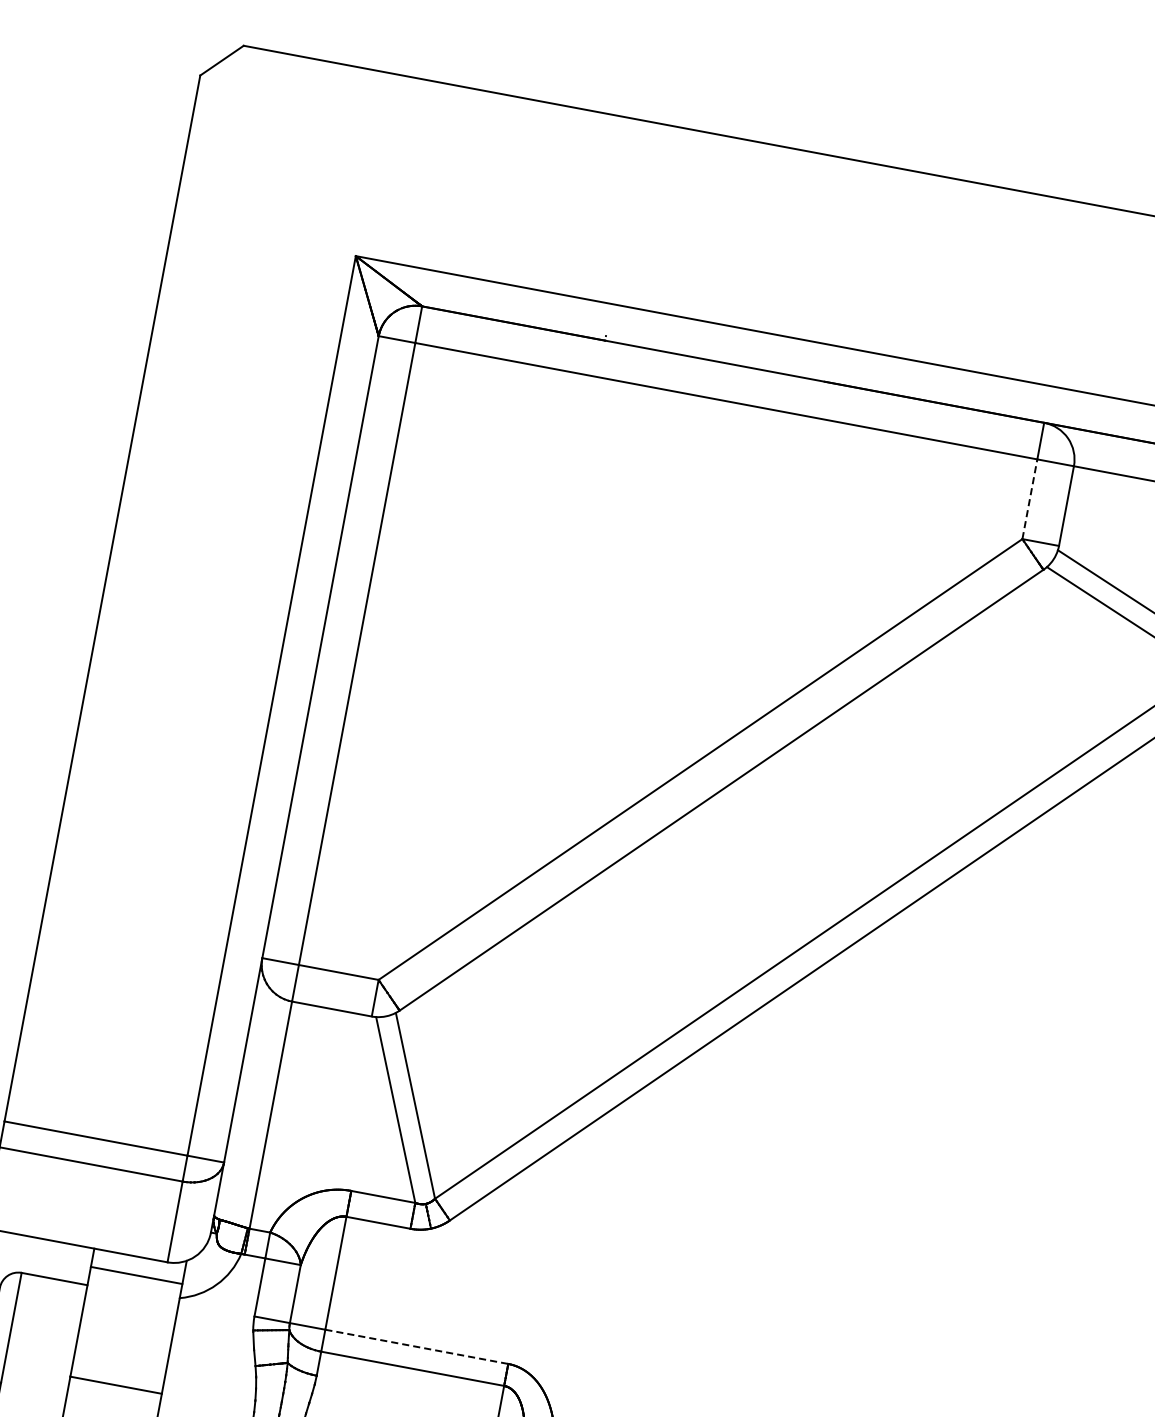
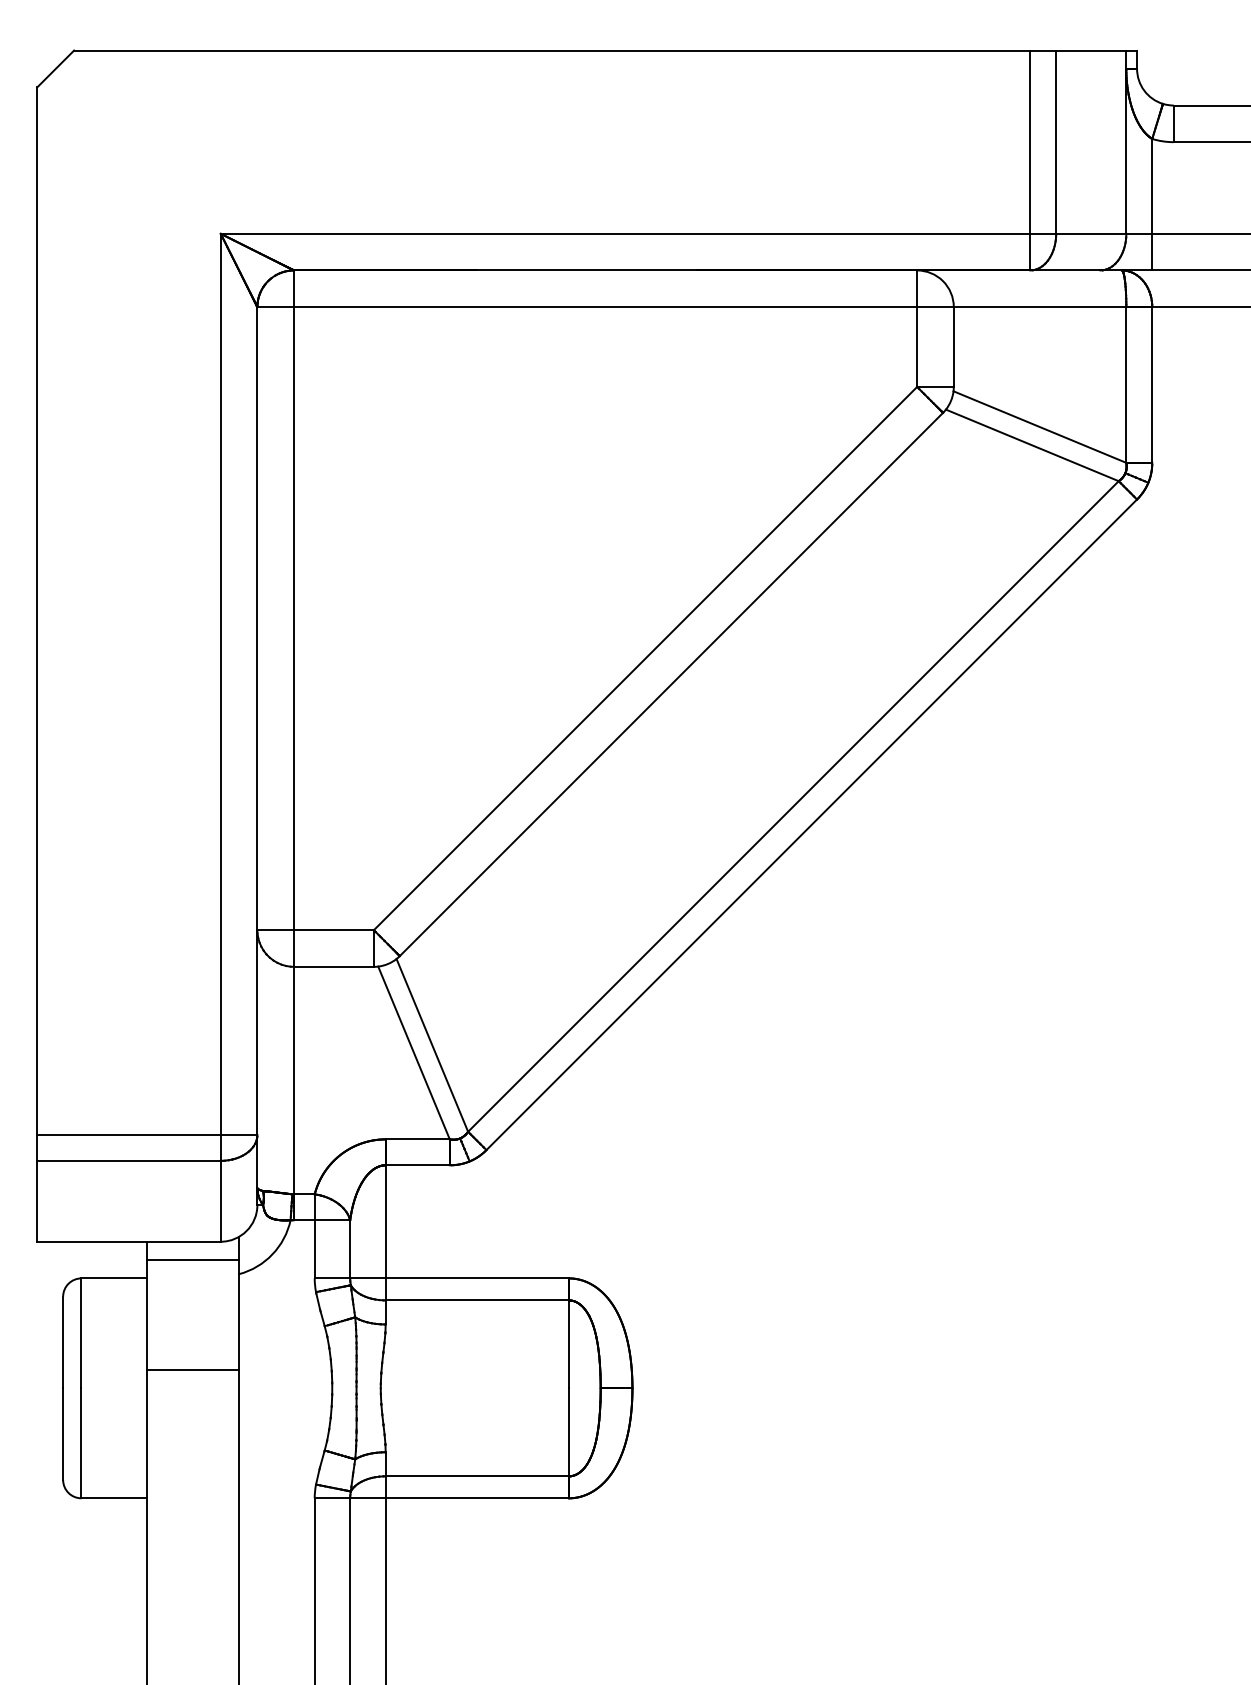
line: (1030, 499) -> (917, 347), dashed -> solid
line: (416, 1346) -> (477, 1278), dashed -> solid

